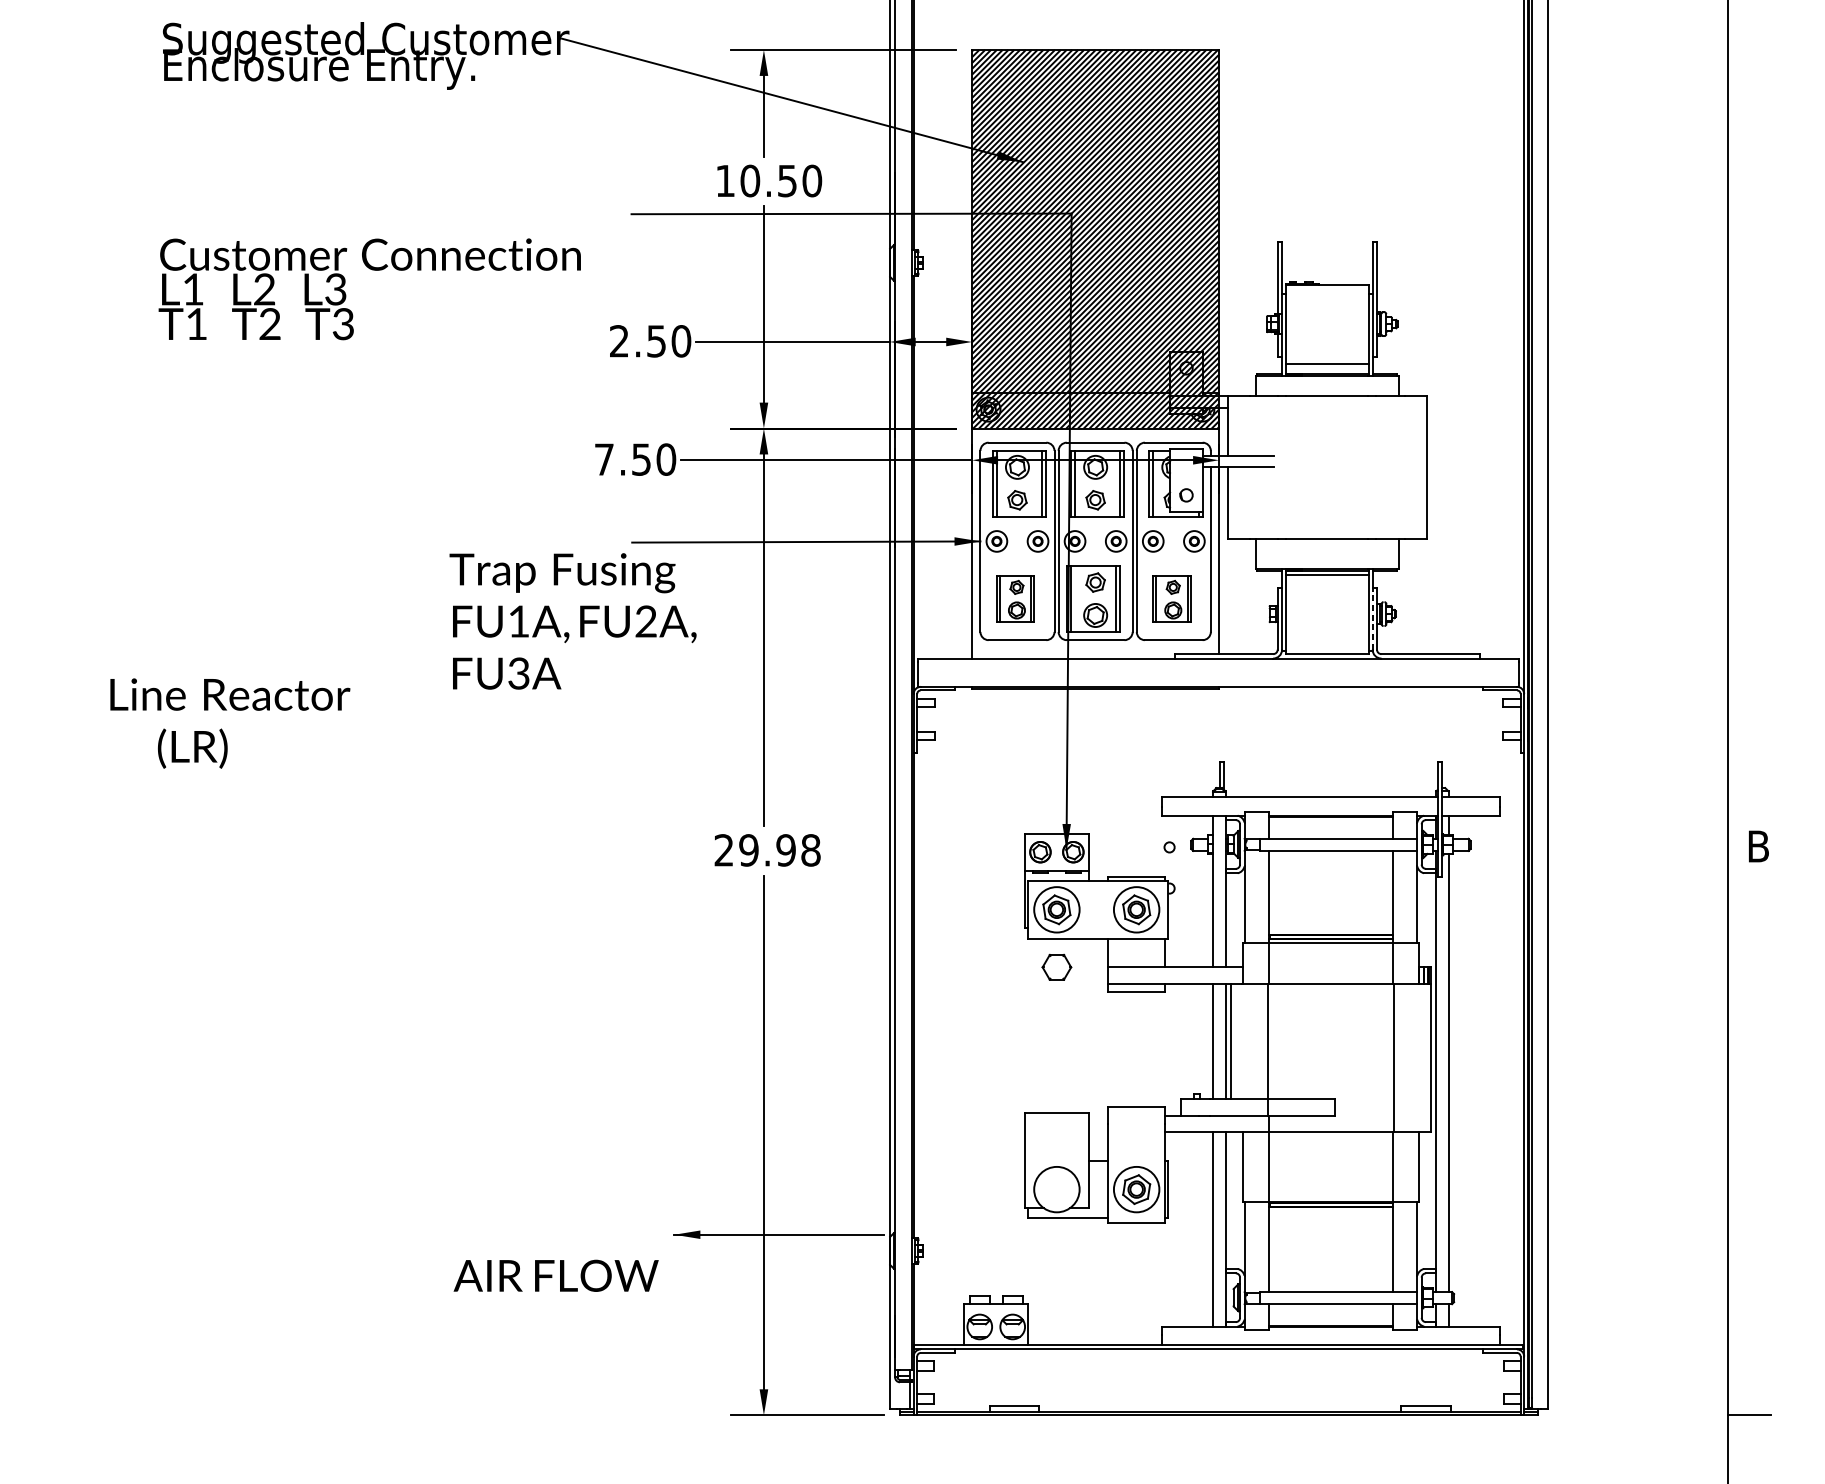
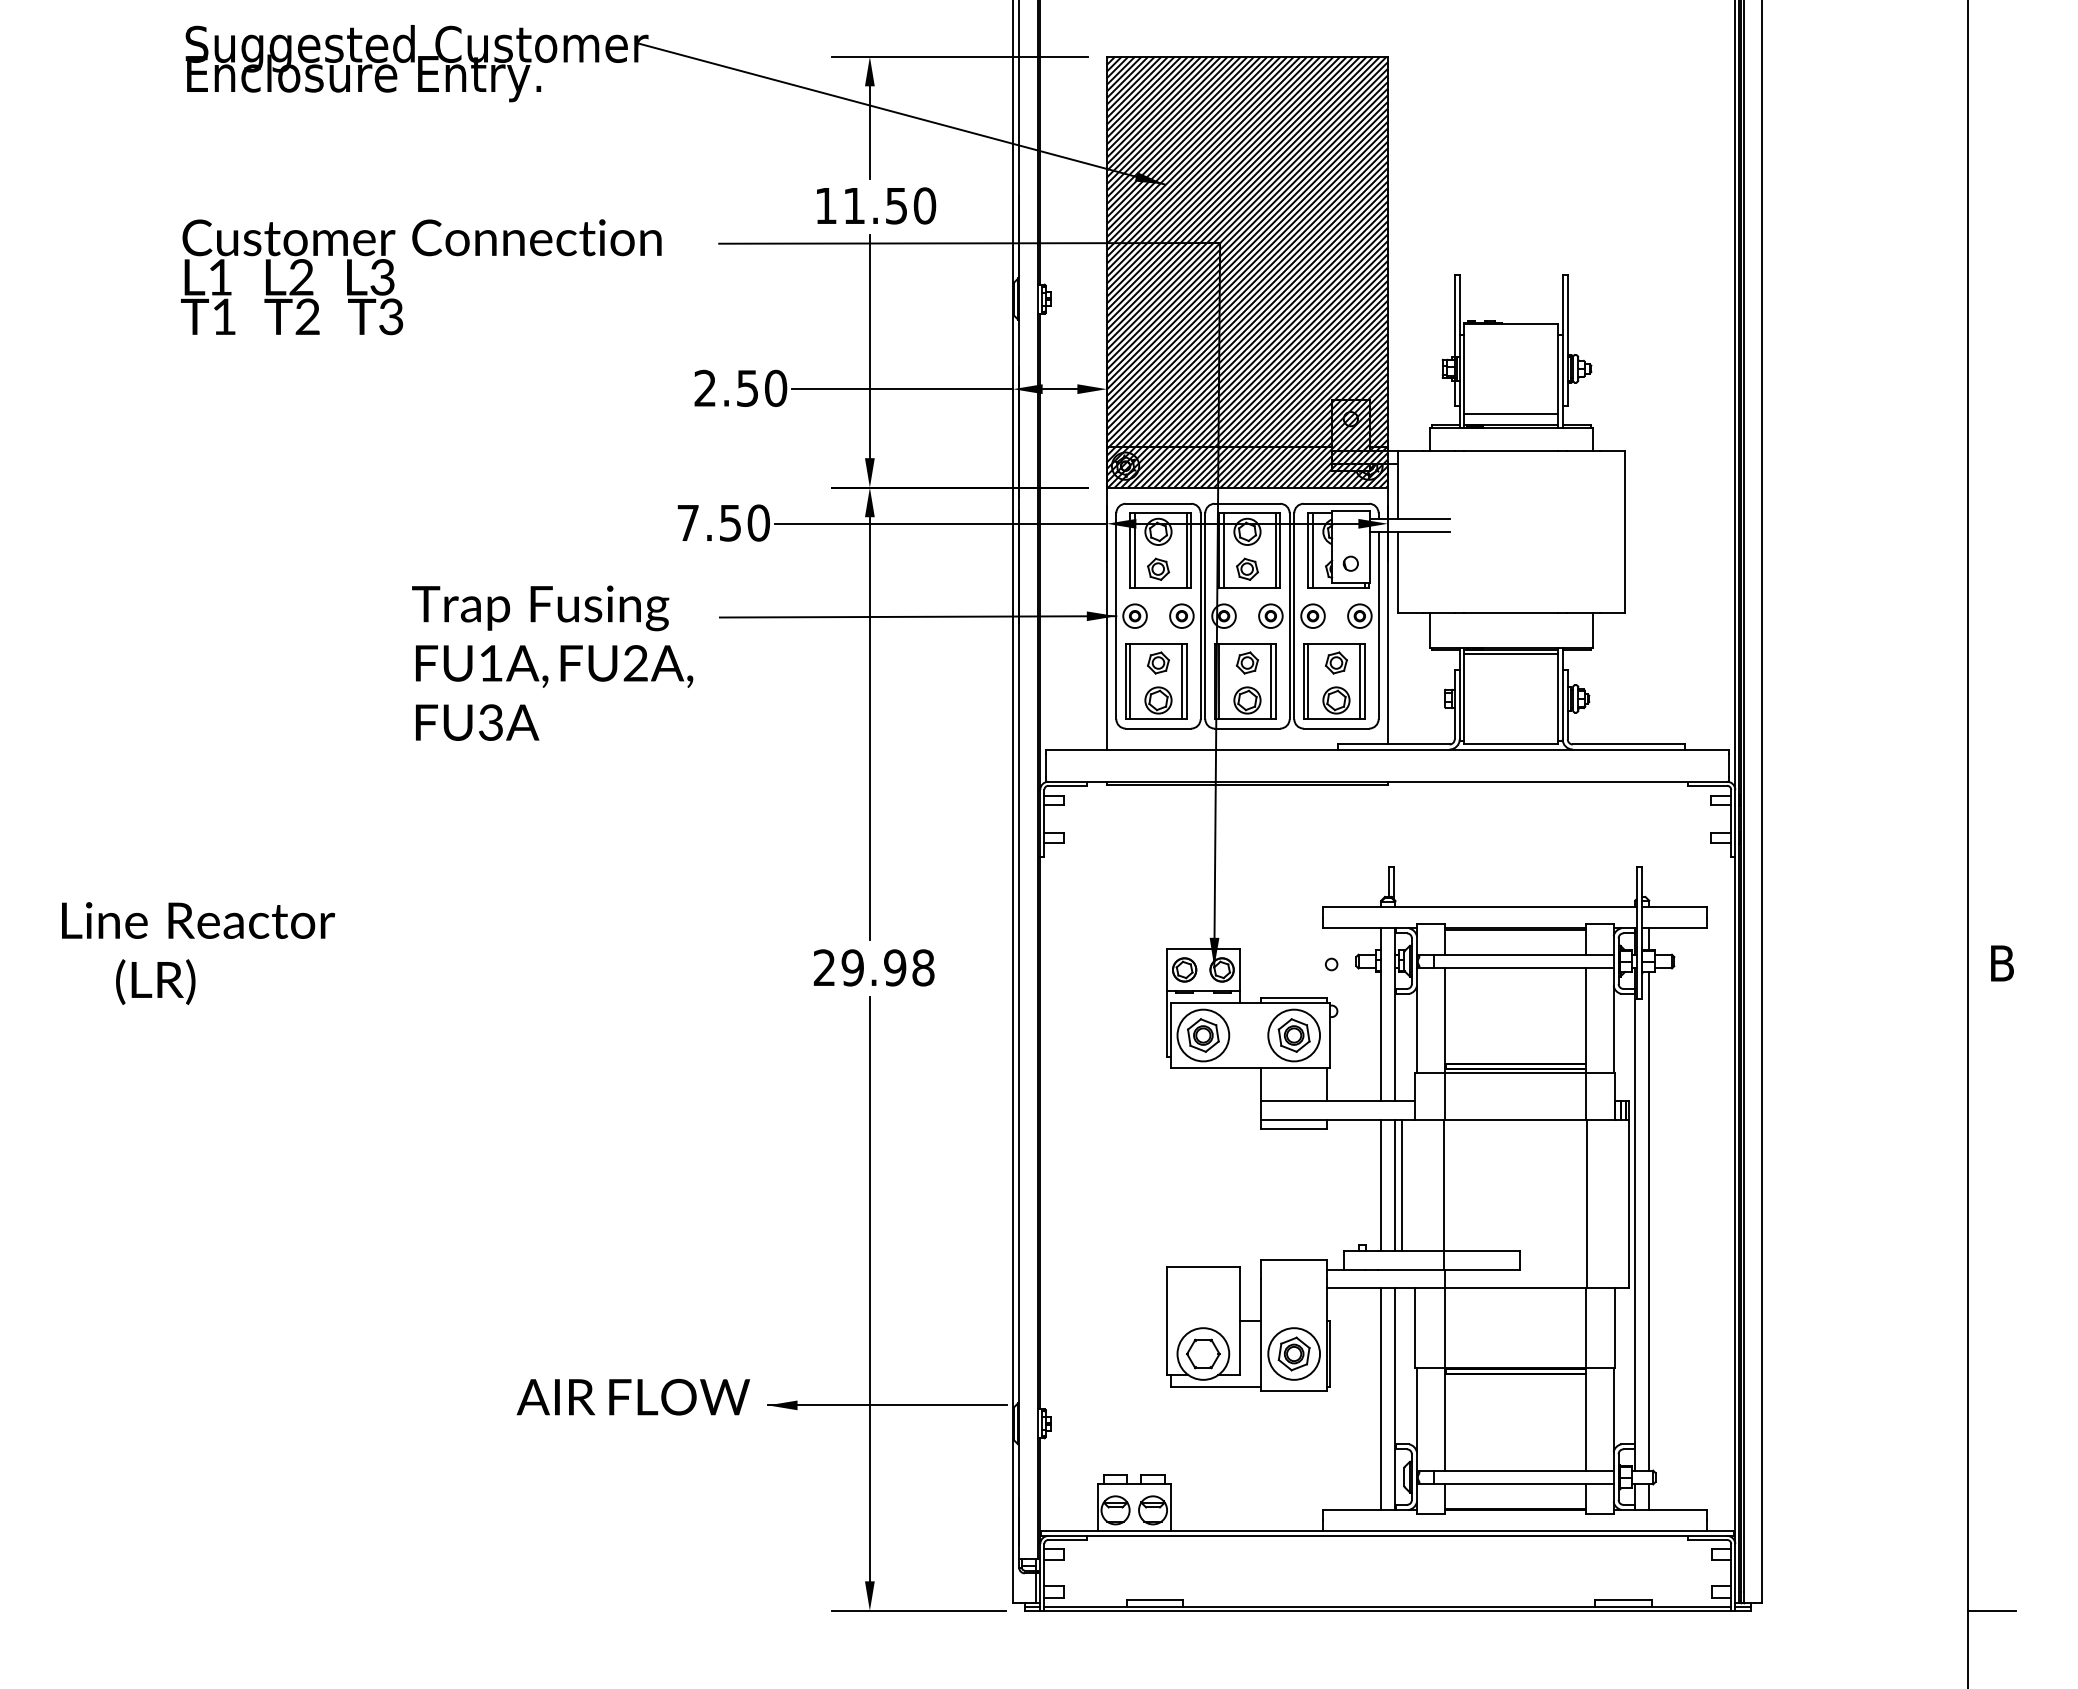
text: (750, 180) -> (854, 205), 10.50 -> 11.50
text: (370, 289) -> (421, 277), moved
part: (1015, 598) -> (1156, 681), size x1.43
part: (1172, 598) -> (1334, 681), size x1.43
line: (1372, 619) -> (1562, 704), dashed -> solid
text: (572, 620) -> (552, 662), moved
text: (230, 723) -> (198, 953), moved
part: (1057, 966) -> (1203, 1353), moved
text: (556, 1275) -> (633, 1396), moved

